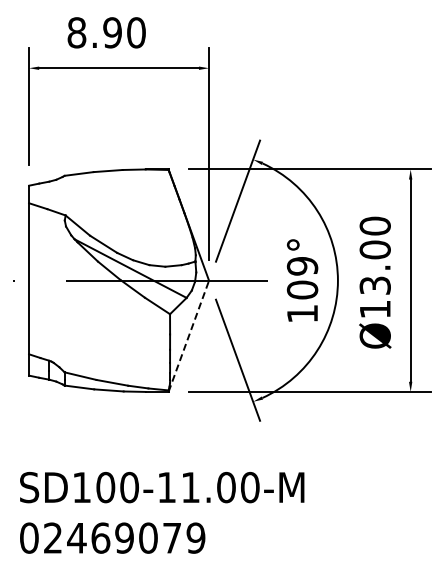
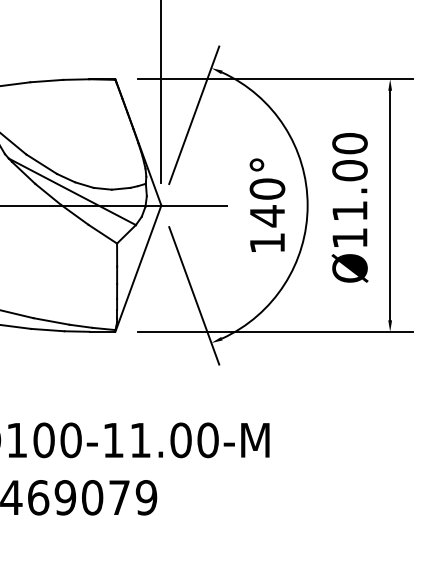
text: (302, 278) -> (267, 203), 109° -> 140°
text: (374, 285) -> (349, 210), Ø13.00 -> Ø11.00
line: (189, 335) -> (139, 267), dashed -> solid

